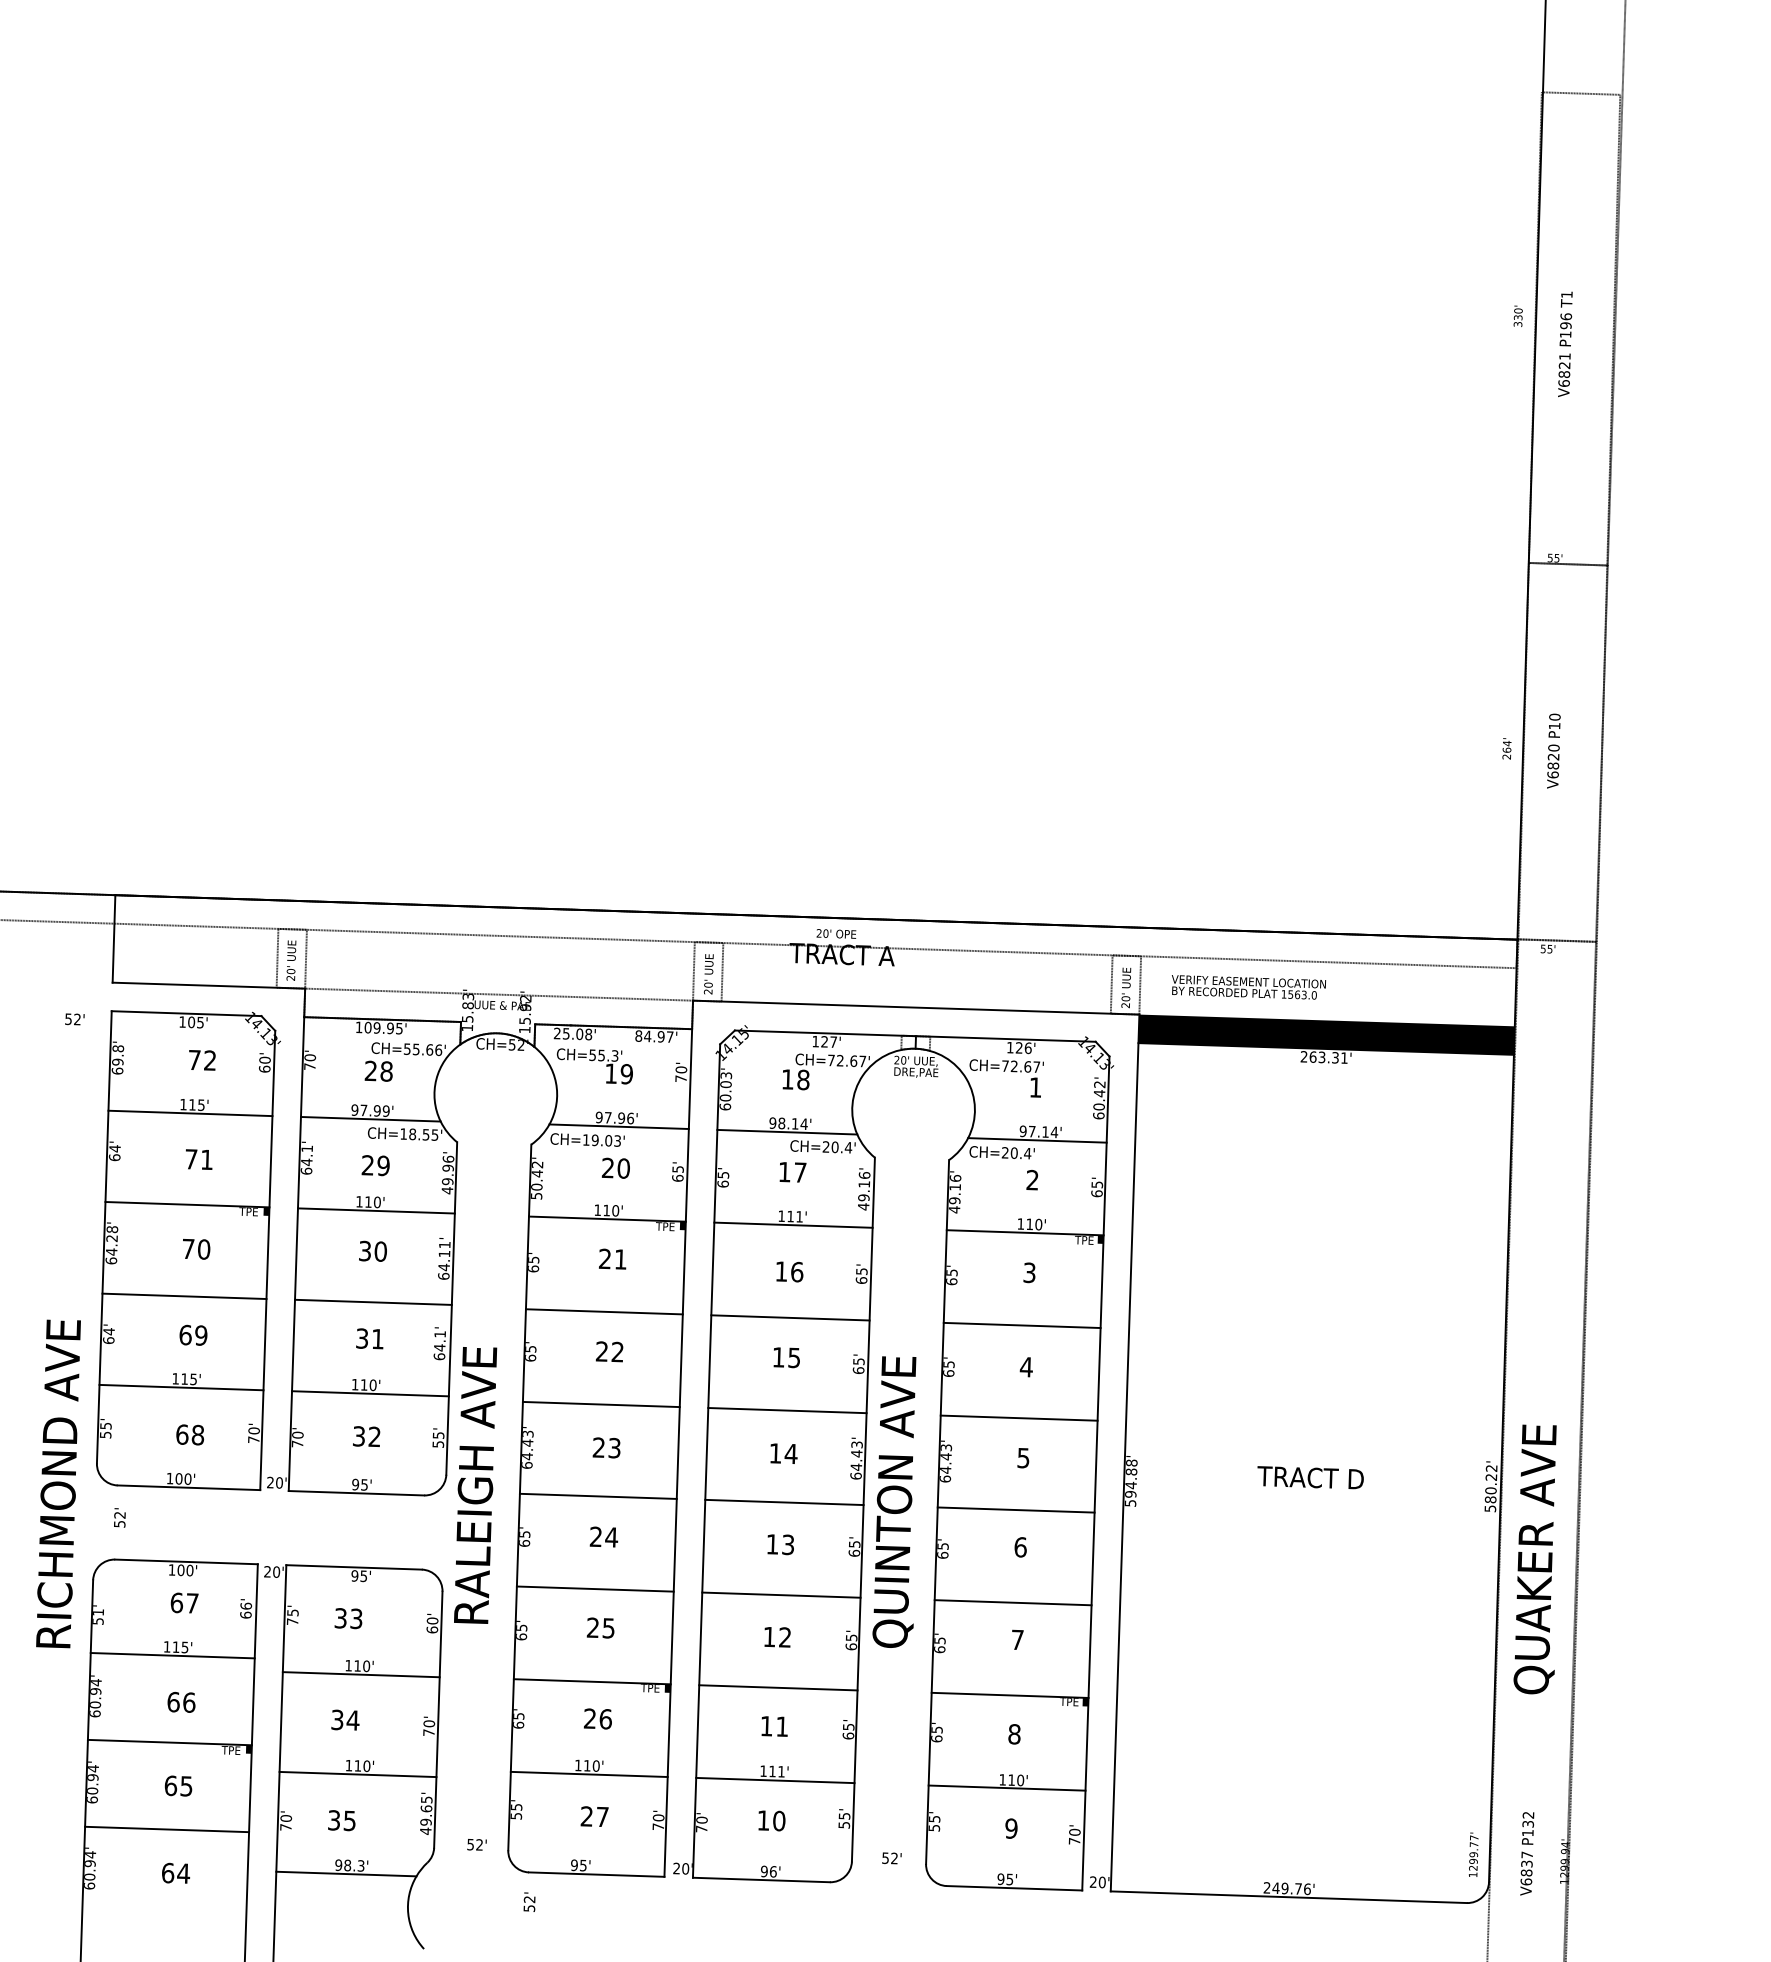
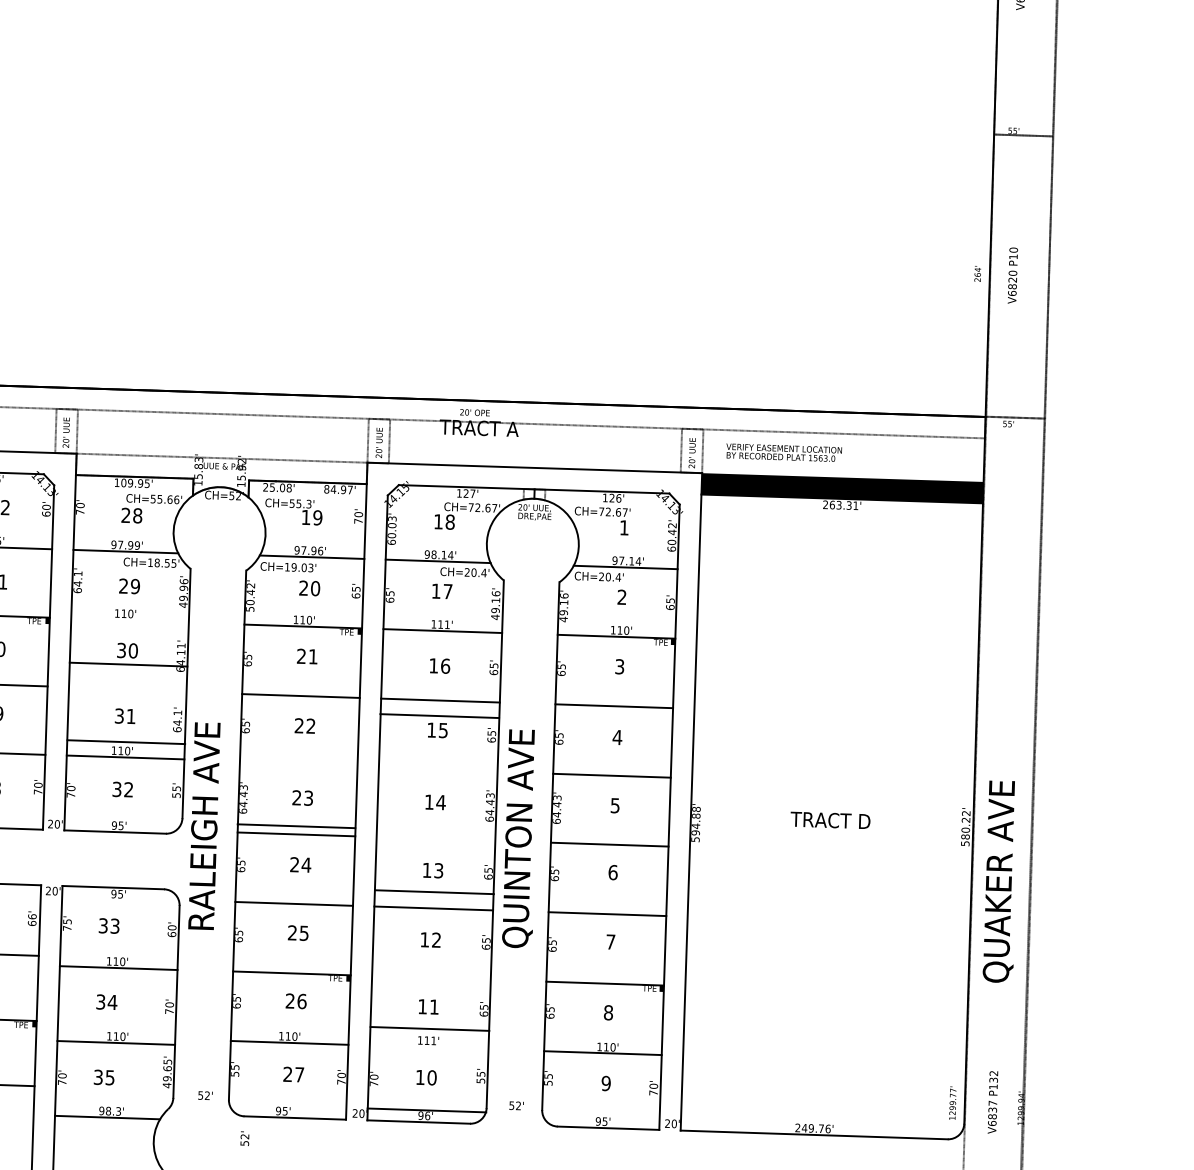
line: (375, 1210) -> (127, 664), moved
line: (373, 1301) -> (126, 741), moved
line: (600, 1404) -> (295, 826), moved
line: (787, 1410) -> (439, 716), moved
line: (784, 1502) -> (434, 892), moved
line: (778, 1687) -> (430, 1028), moved
line: (775, 1780) -> (427, 1110), moved

